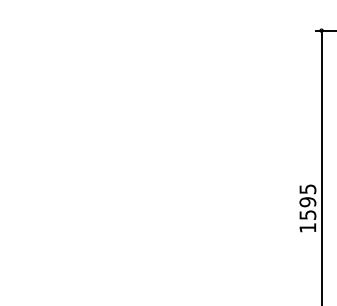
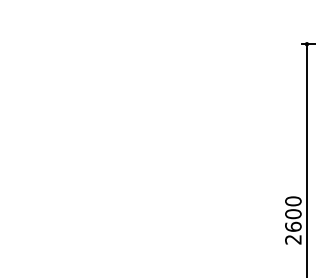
text: (307, 208) -> (292, 220), 1595 -> 2600

